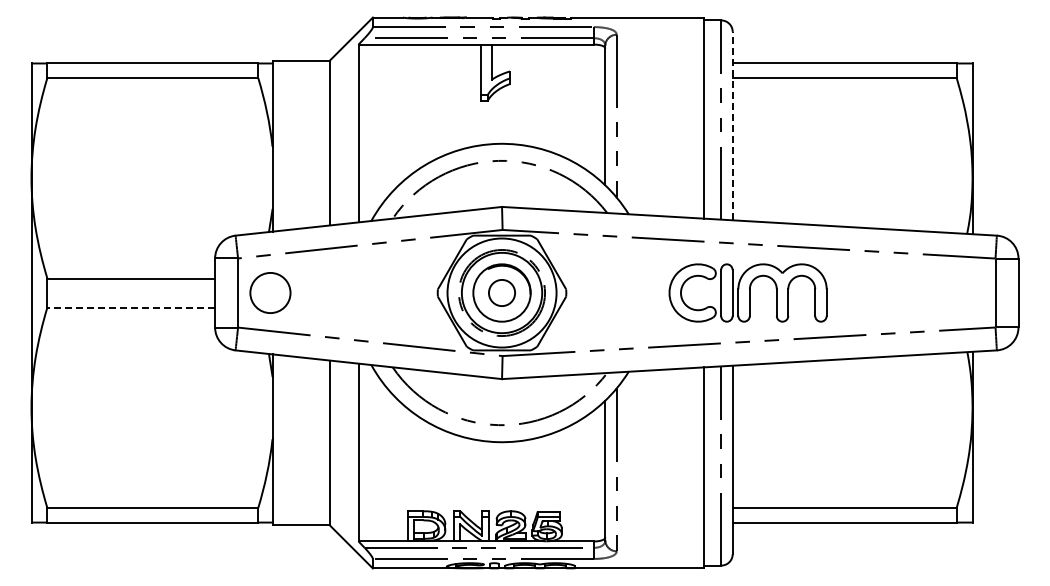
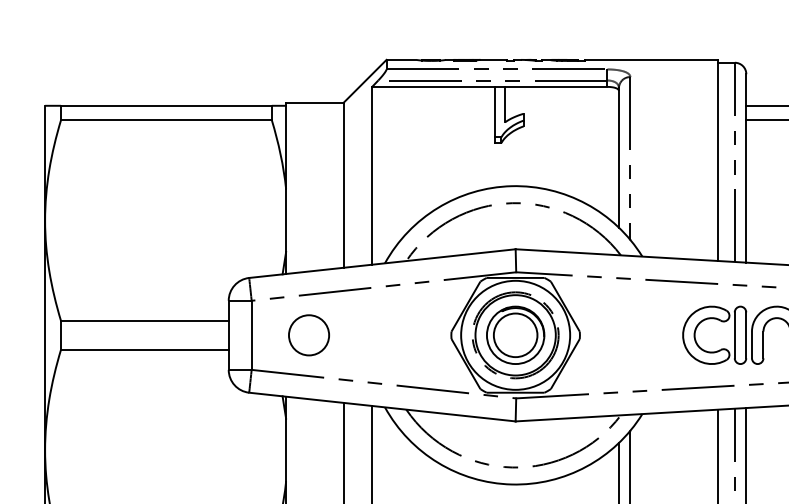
line: (732, 125) -> (746, 167), dashed -> solid
circle: (270, 292) -> (309, 334), moved
circle: (501, 292) -> (515, 334), size x1.67
line: (131, 307) -> (145, 349), dashed -> solid

